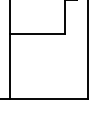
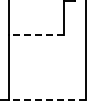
line: (37, 34) -> (35, 35), solid -> dashed
line: (48, 99) -> (46, 100), solid -> dashed

